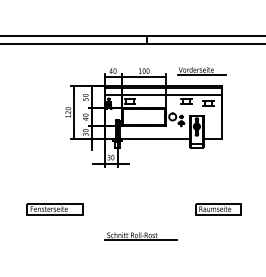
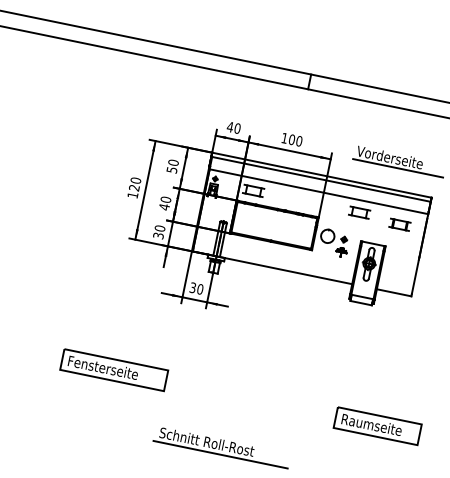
part: (54, 209) -> (112, 370), moved

